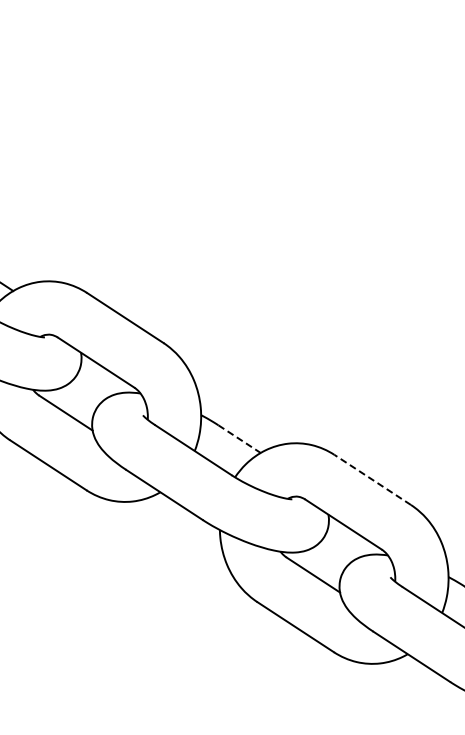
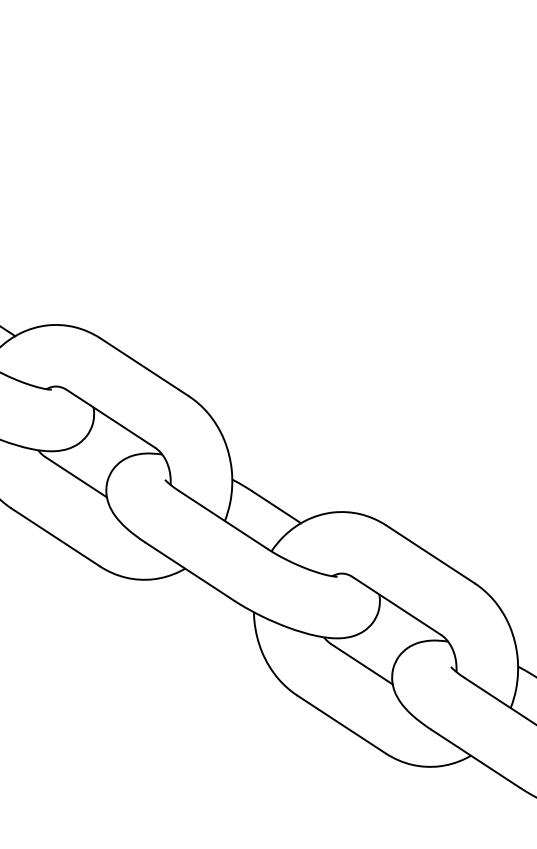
line: (239, 439) -> (276, 507), dashed -> solid
line: (372, 479) -> (430, 553), dashed -> solid

